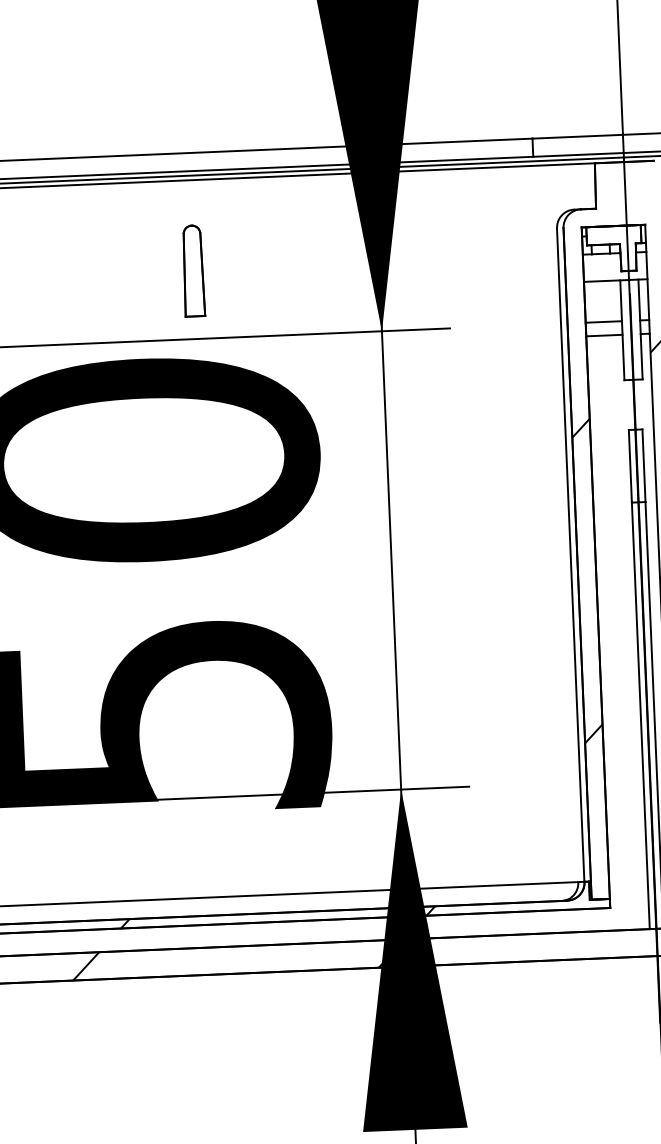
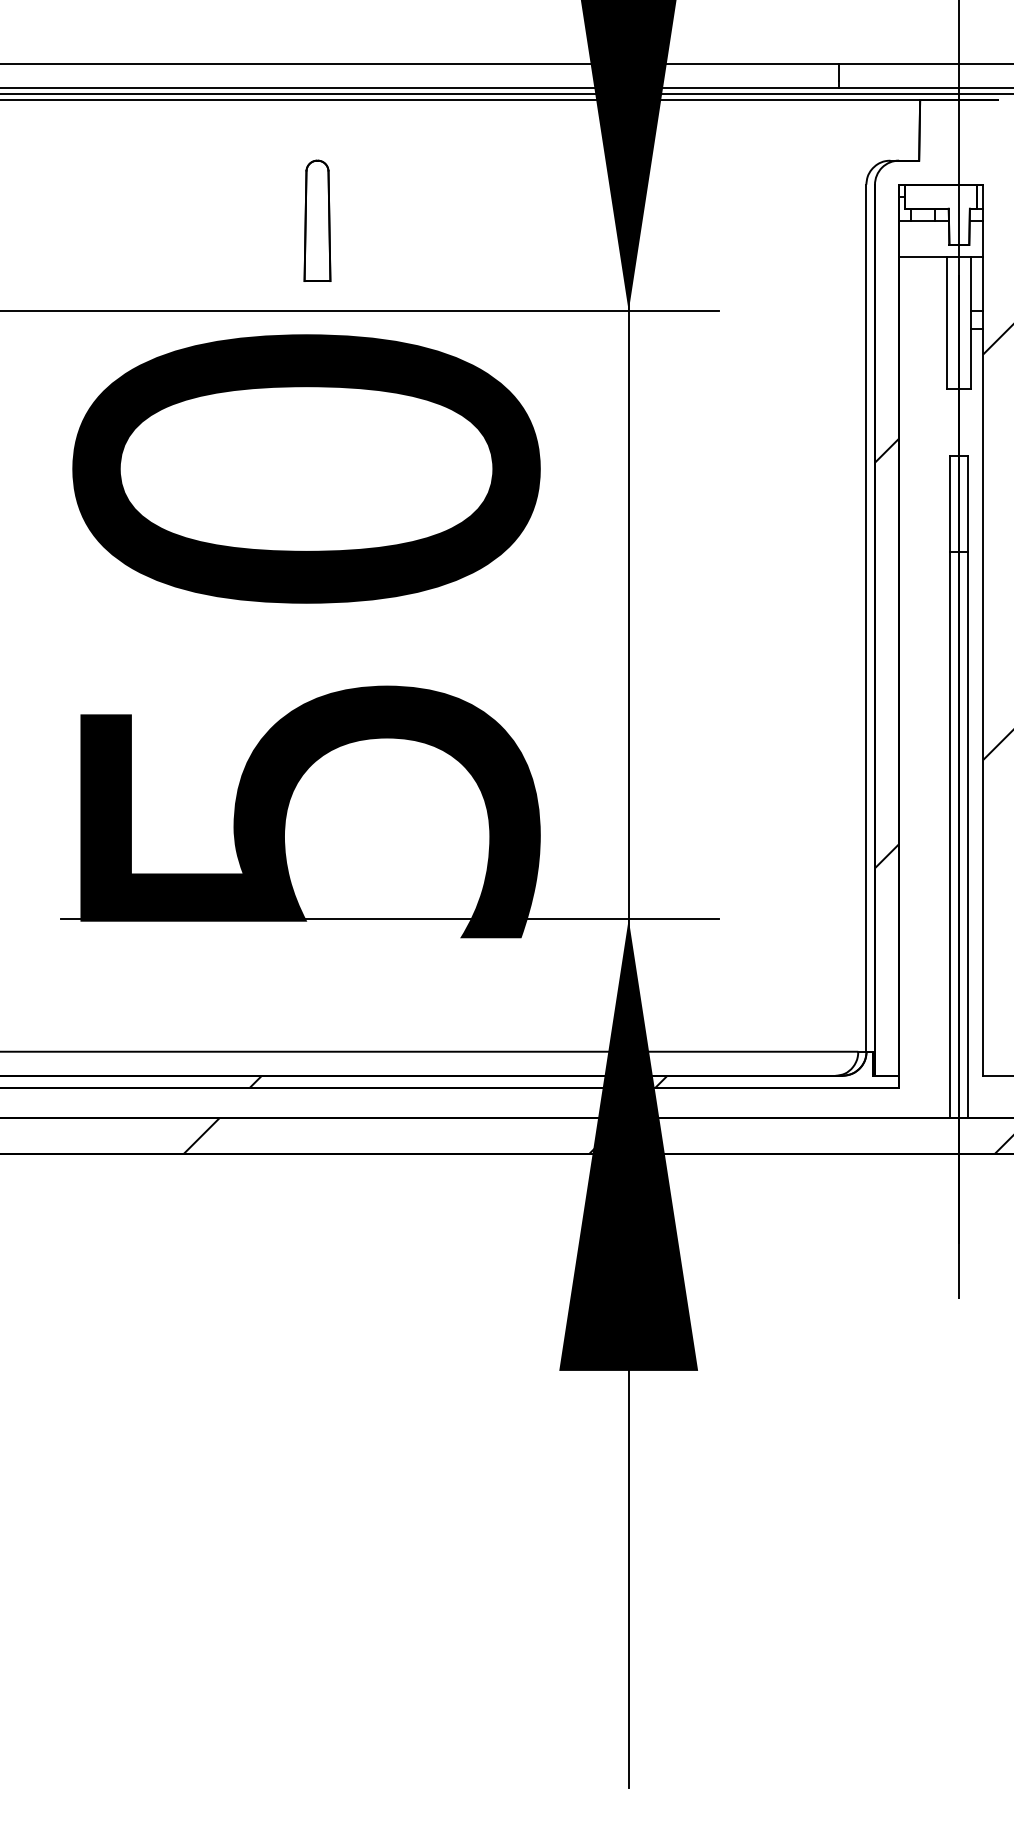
part: (193, 270) -> (317, 220), moved
line: (604, 322) -> (923, 311), removed
line: (604, 335) -> (923, 329), removed

